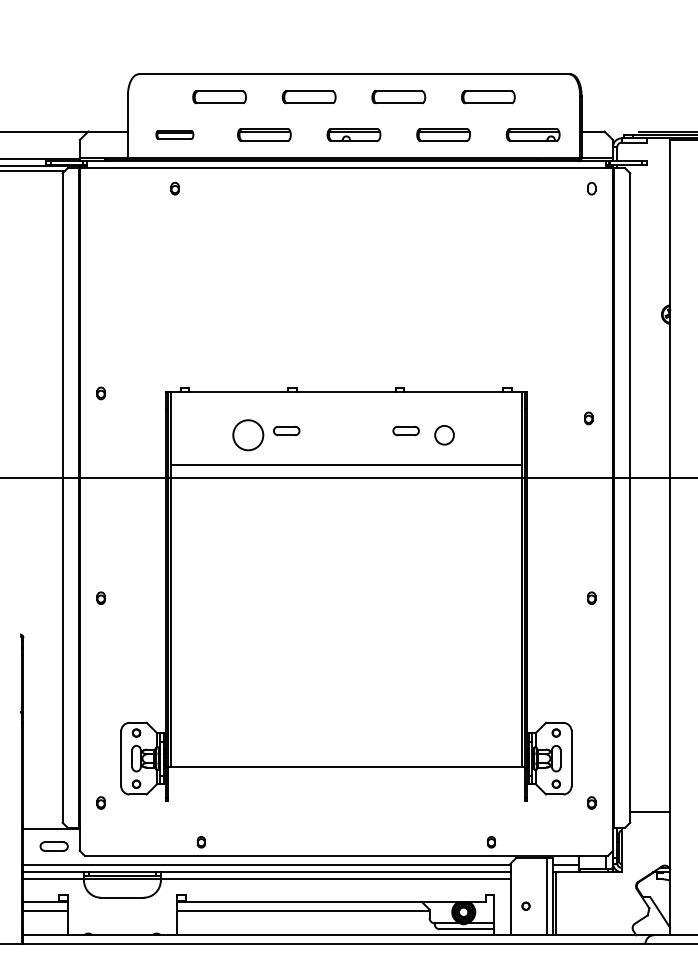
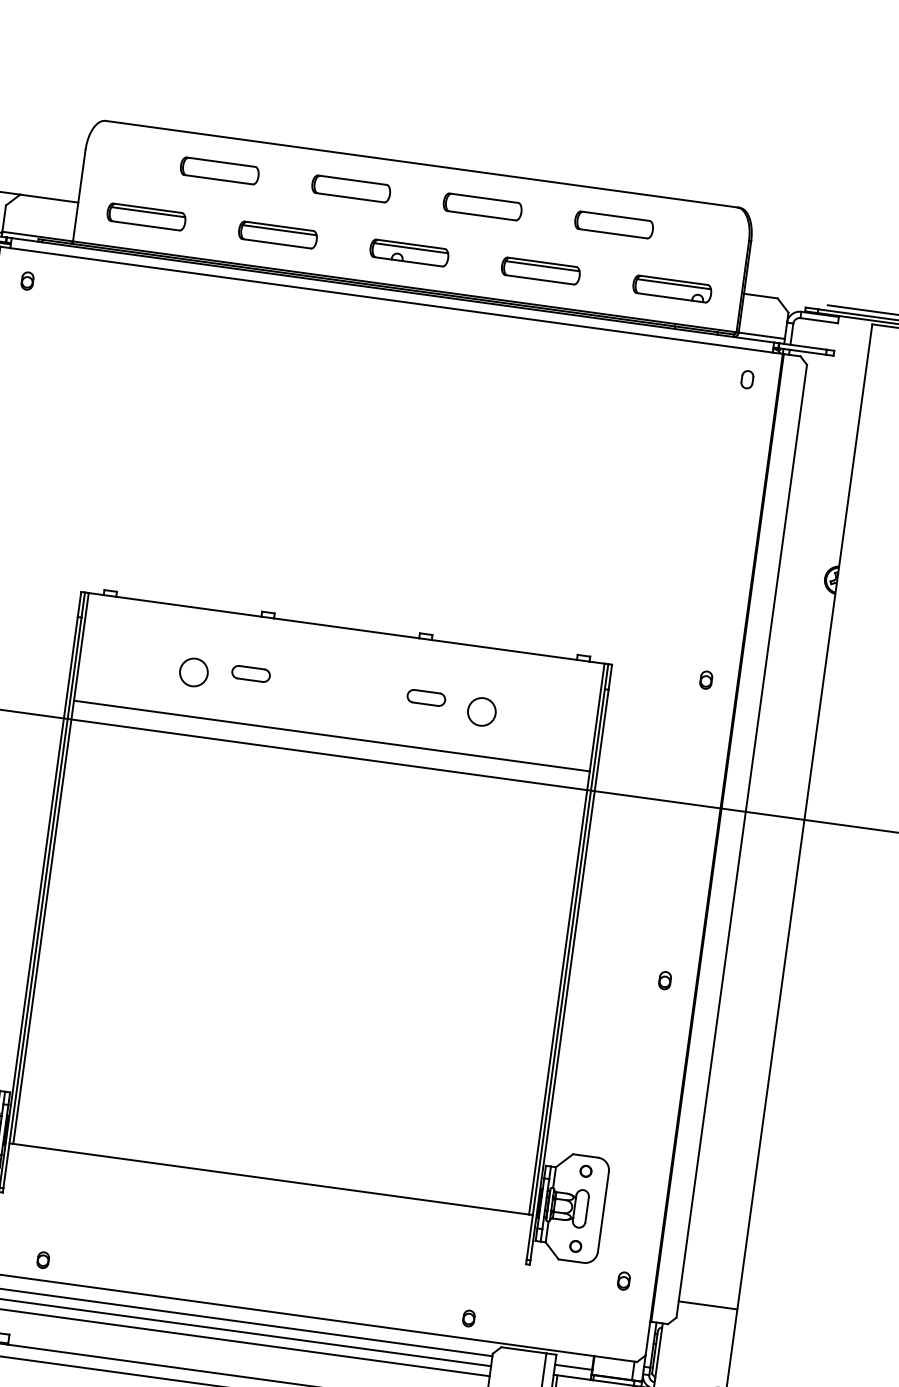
part: (174, 134) -> (146, 216), size x1.43
part: (174, 188) -> (26, 280), moved
part: (588, 418) -> (705, 680), moved
circle: (247, 434) -> (192, 671), size x0.62

